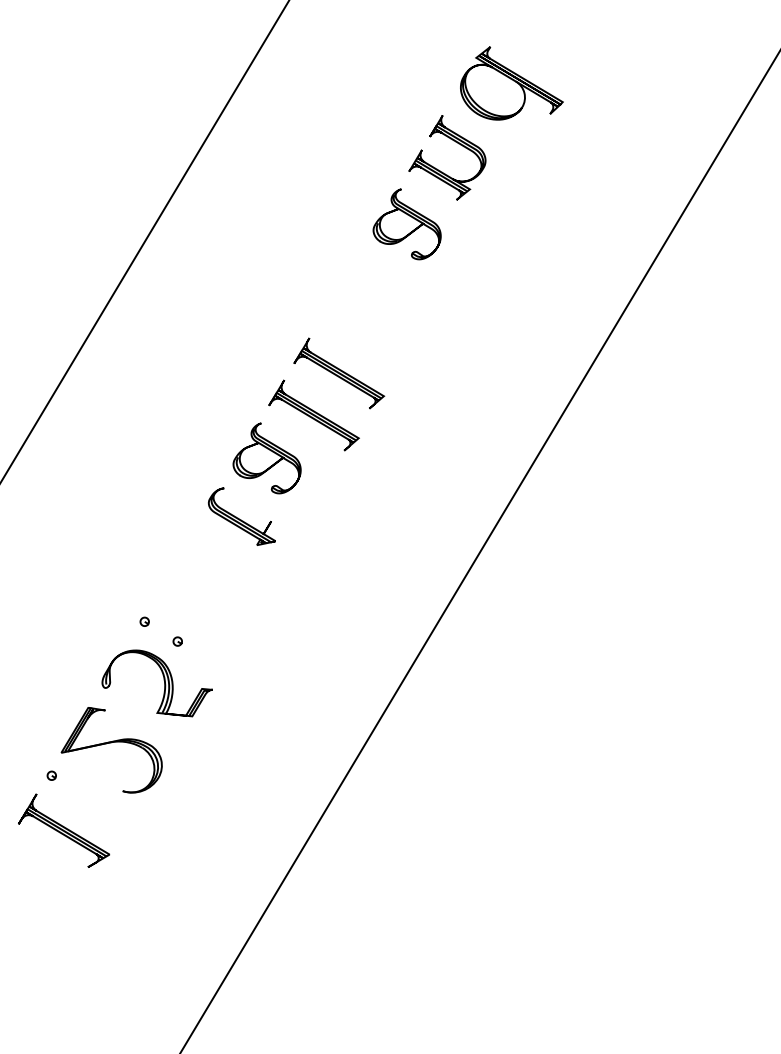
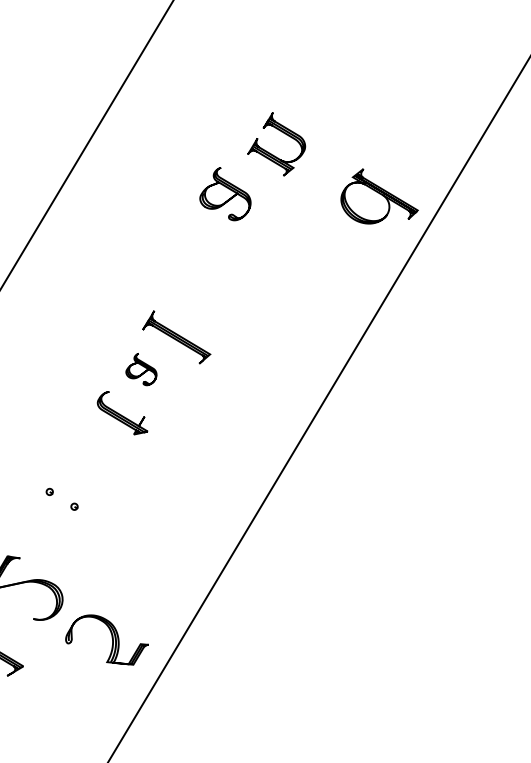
part: (511, 83) -> (379, 196), moved
part: (406, 224) -> (224, 194), moved
part: (339, 373) -> (195, 305), removed
part: (266, 458) -> (141, 369), size x0.6
part: (163, 680) -> (111, 637), moved

